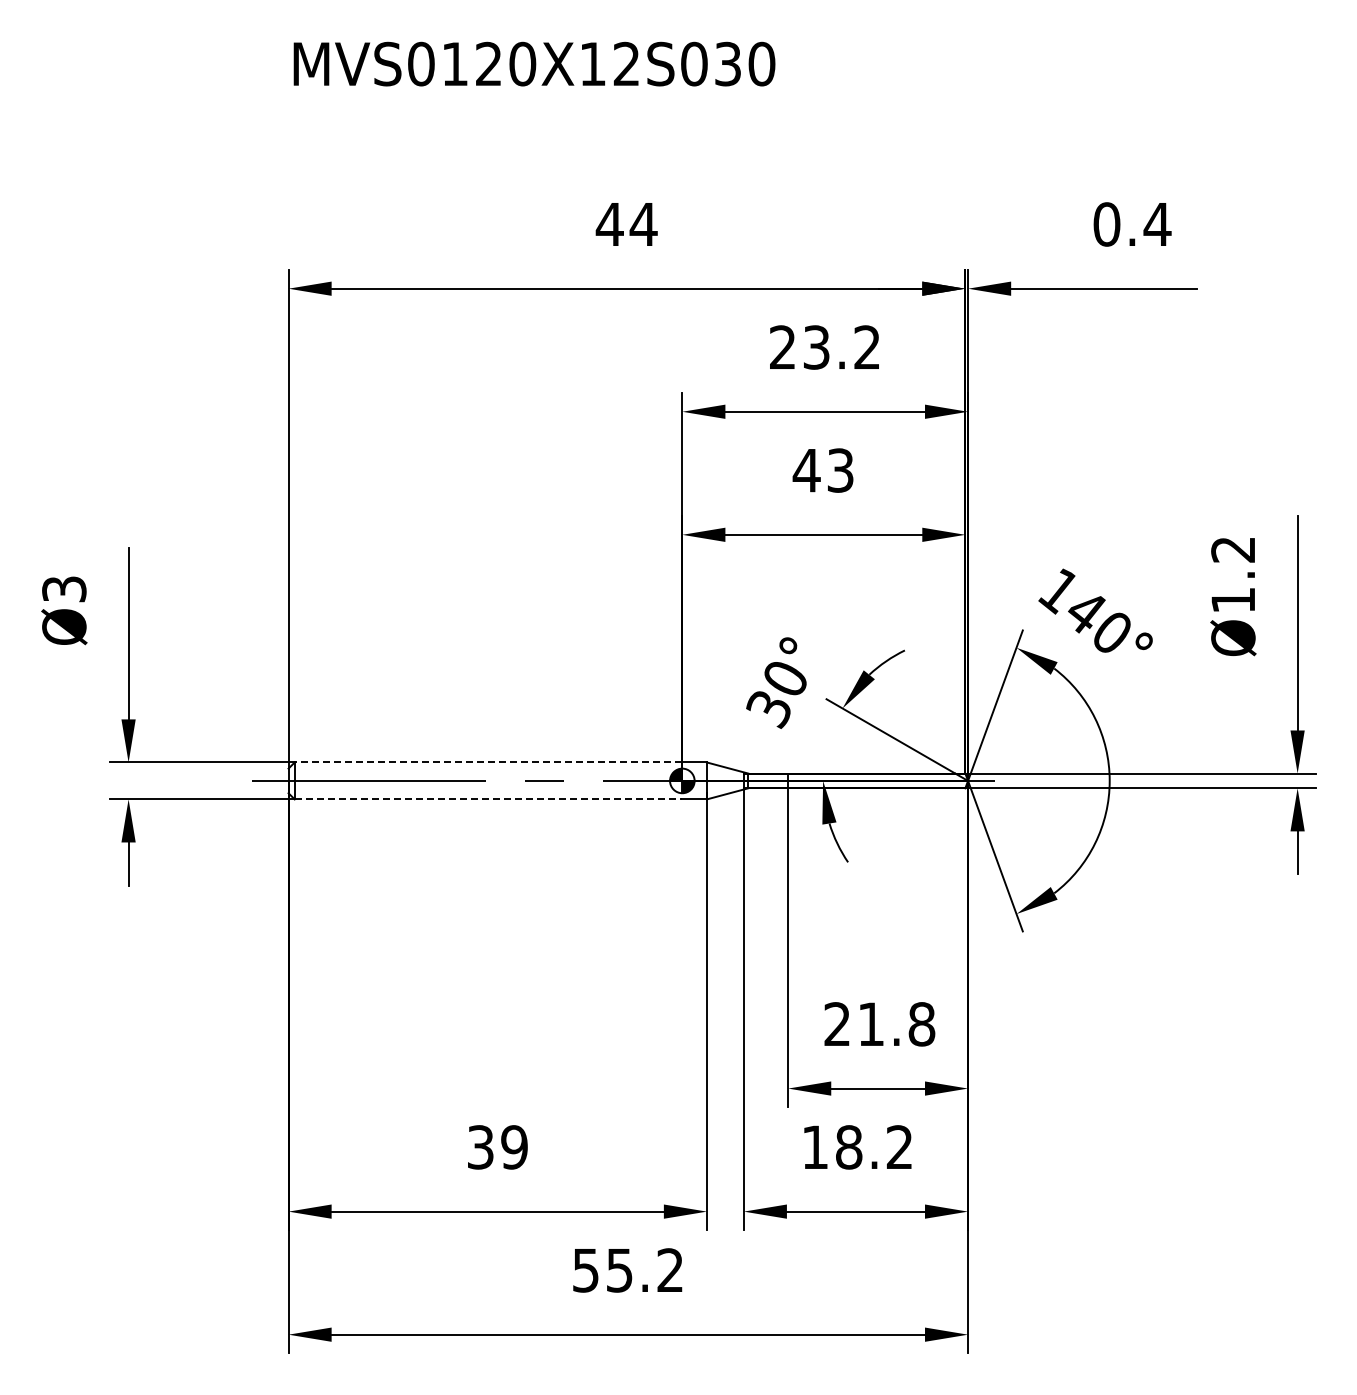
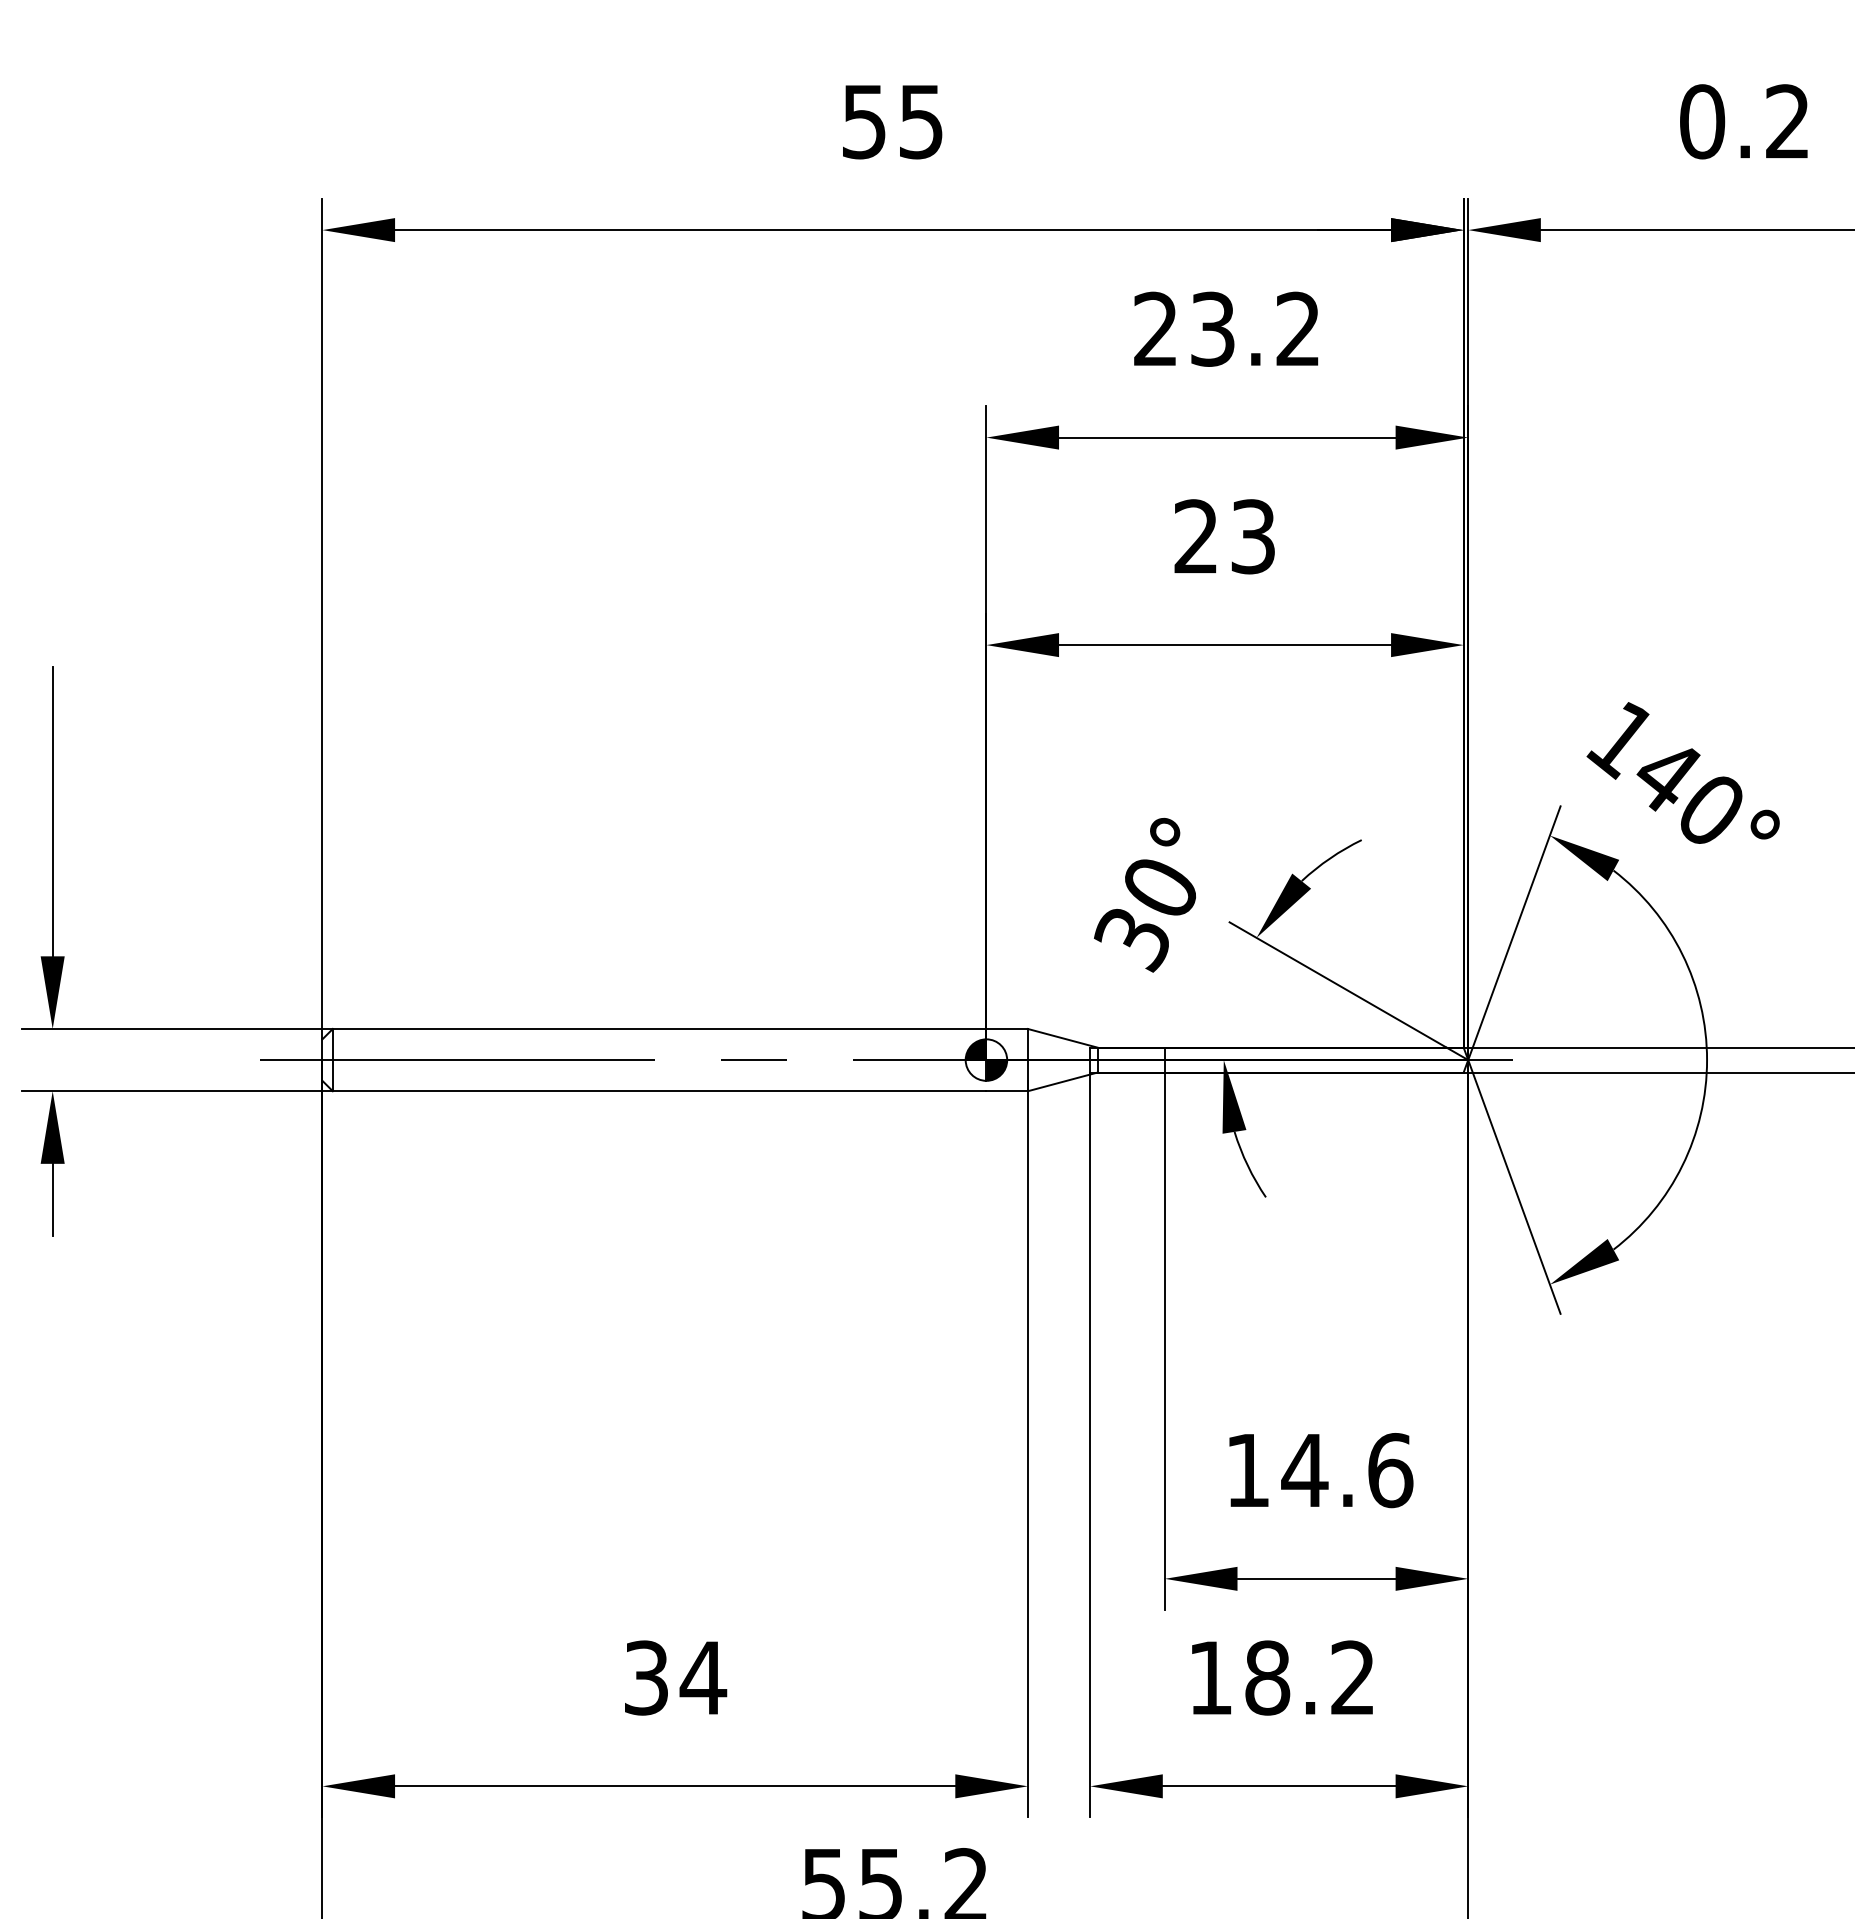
text: (1157, 223) -> (1787, 120), 0.4 -> 0.2
text: (626, 224) -> (892, 121), 44 -> 55
text: (806, 470) -> (1195, 536), 43 -> 23
line: (488, 762) -> (659, 1029), dashed -> solid
line: (488, 799) -> (659, 1091), dashed -> solid
text: (879, 1024) -> (1318, 1470), 21.8 -> 14.6
text: (514, 1147) -> (703, 1678), 39 -> 34

